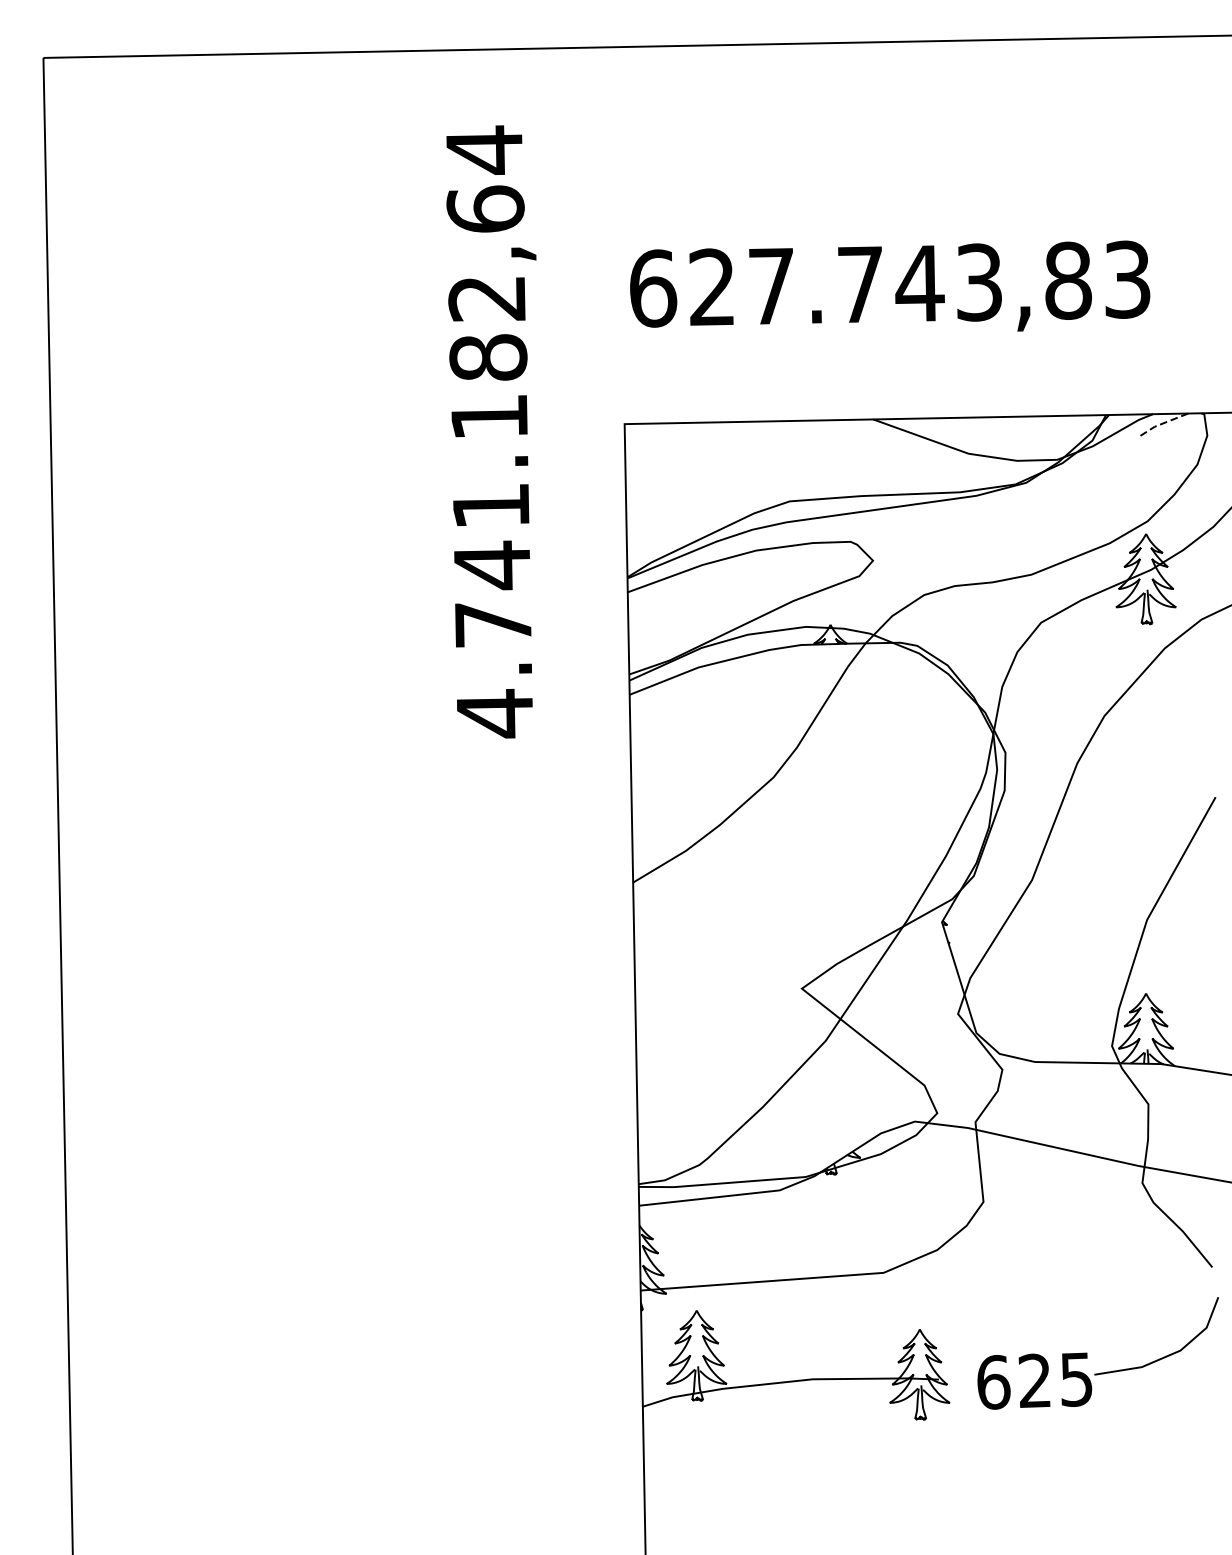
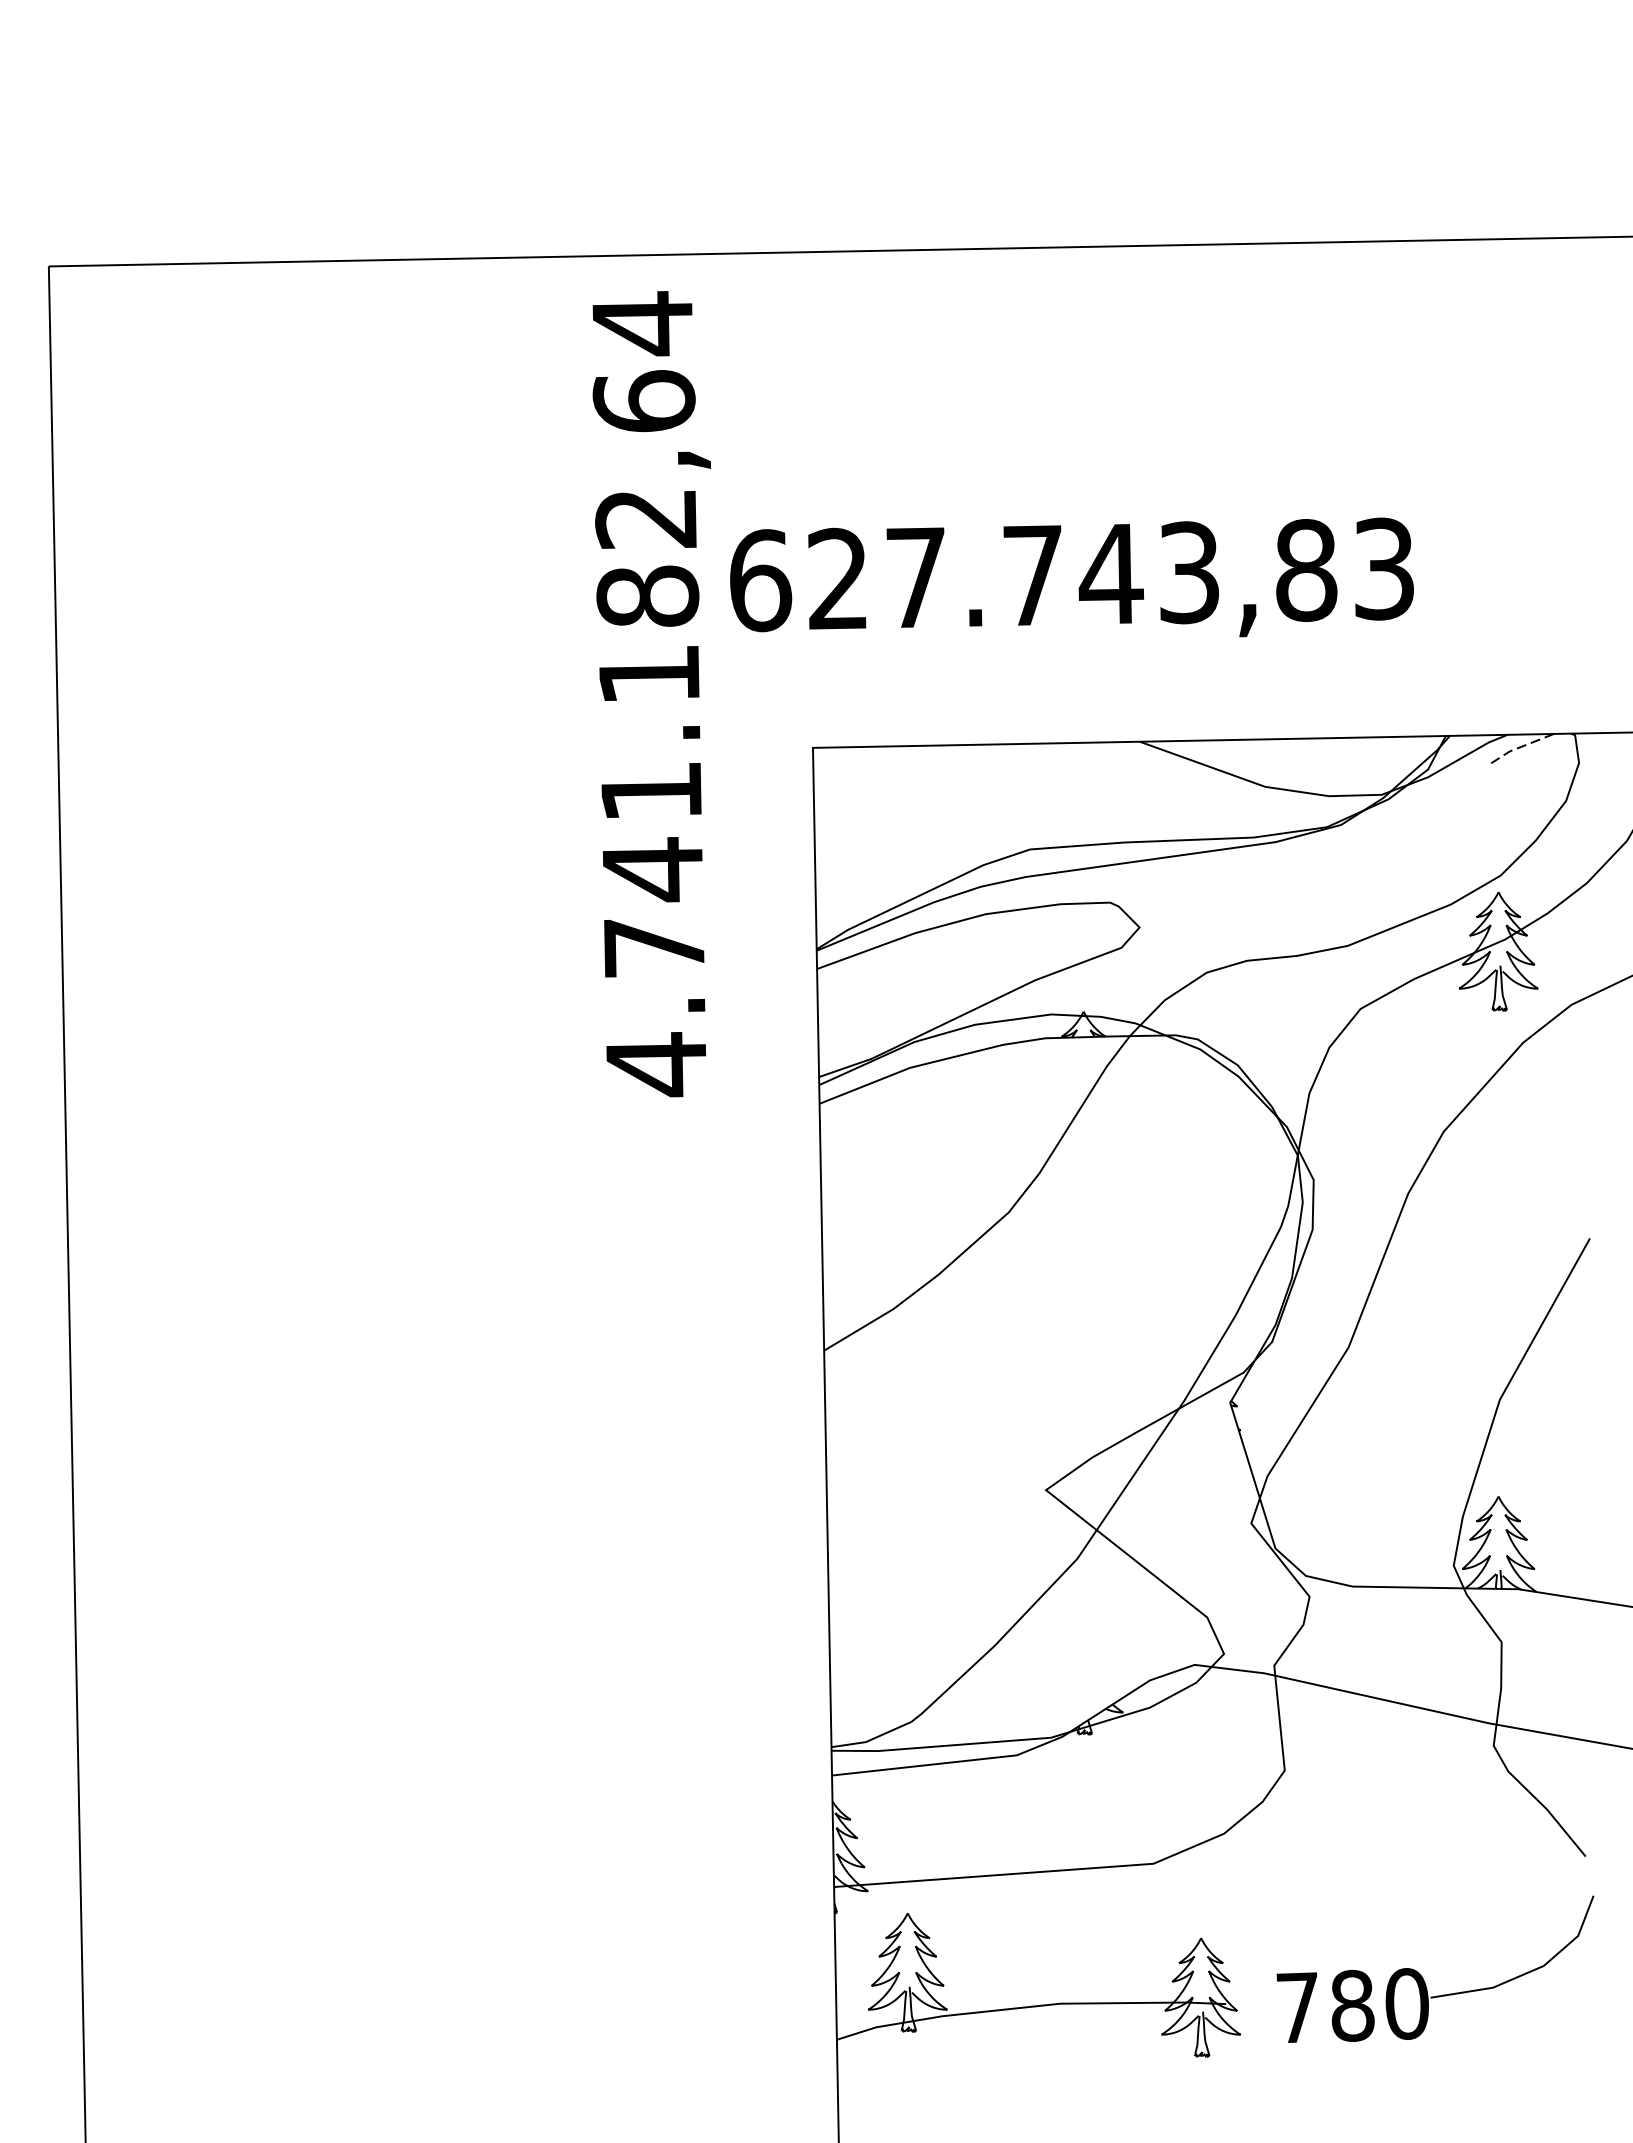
text: (889, 286) -> (1071, 577), moved
text: (491, 432) -> (651, 694), moved
text: (1035, 1380) -> (1352, 2005), 625 -> 780

